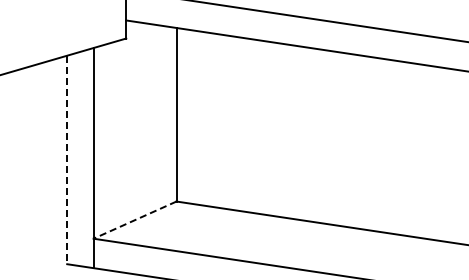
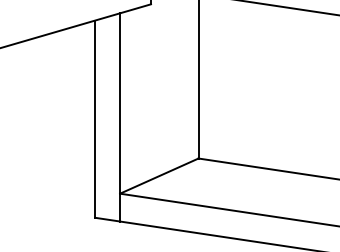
line: (67, 160) -> (95, 119), dashed -> solid
line: (134, 220) -> (158, 176), dashed -> solid

